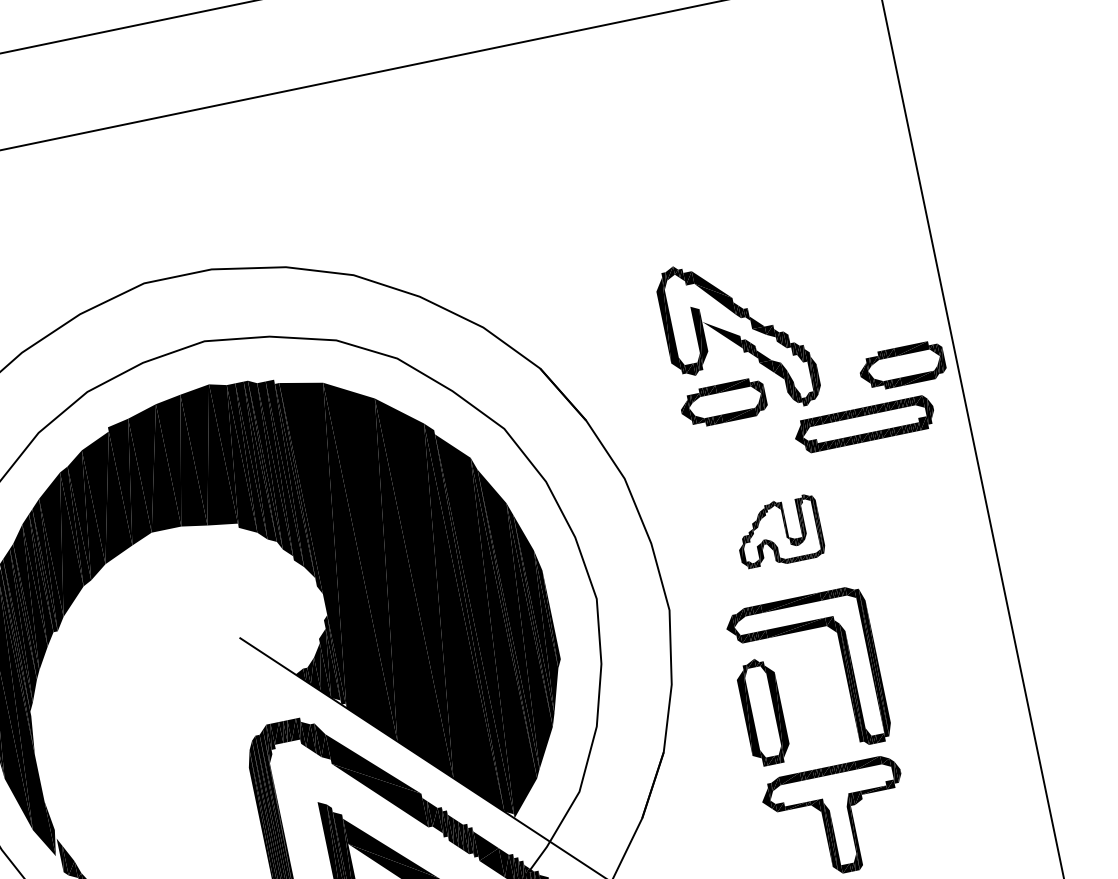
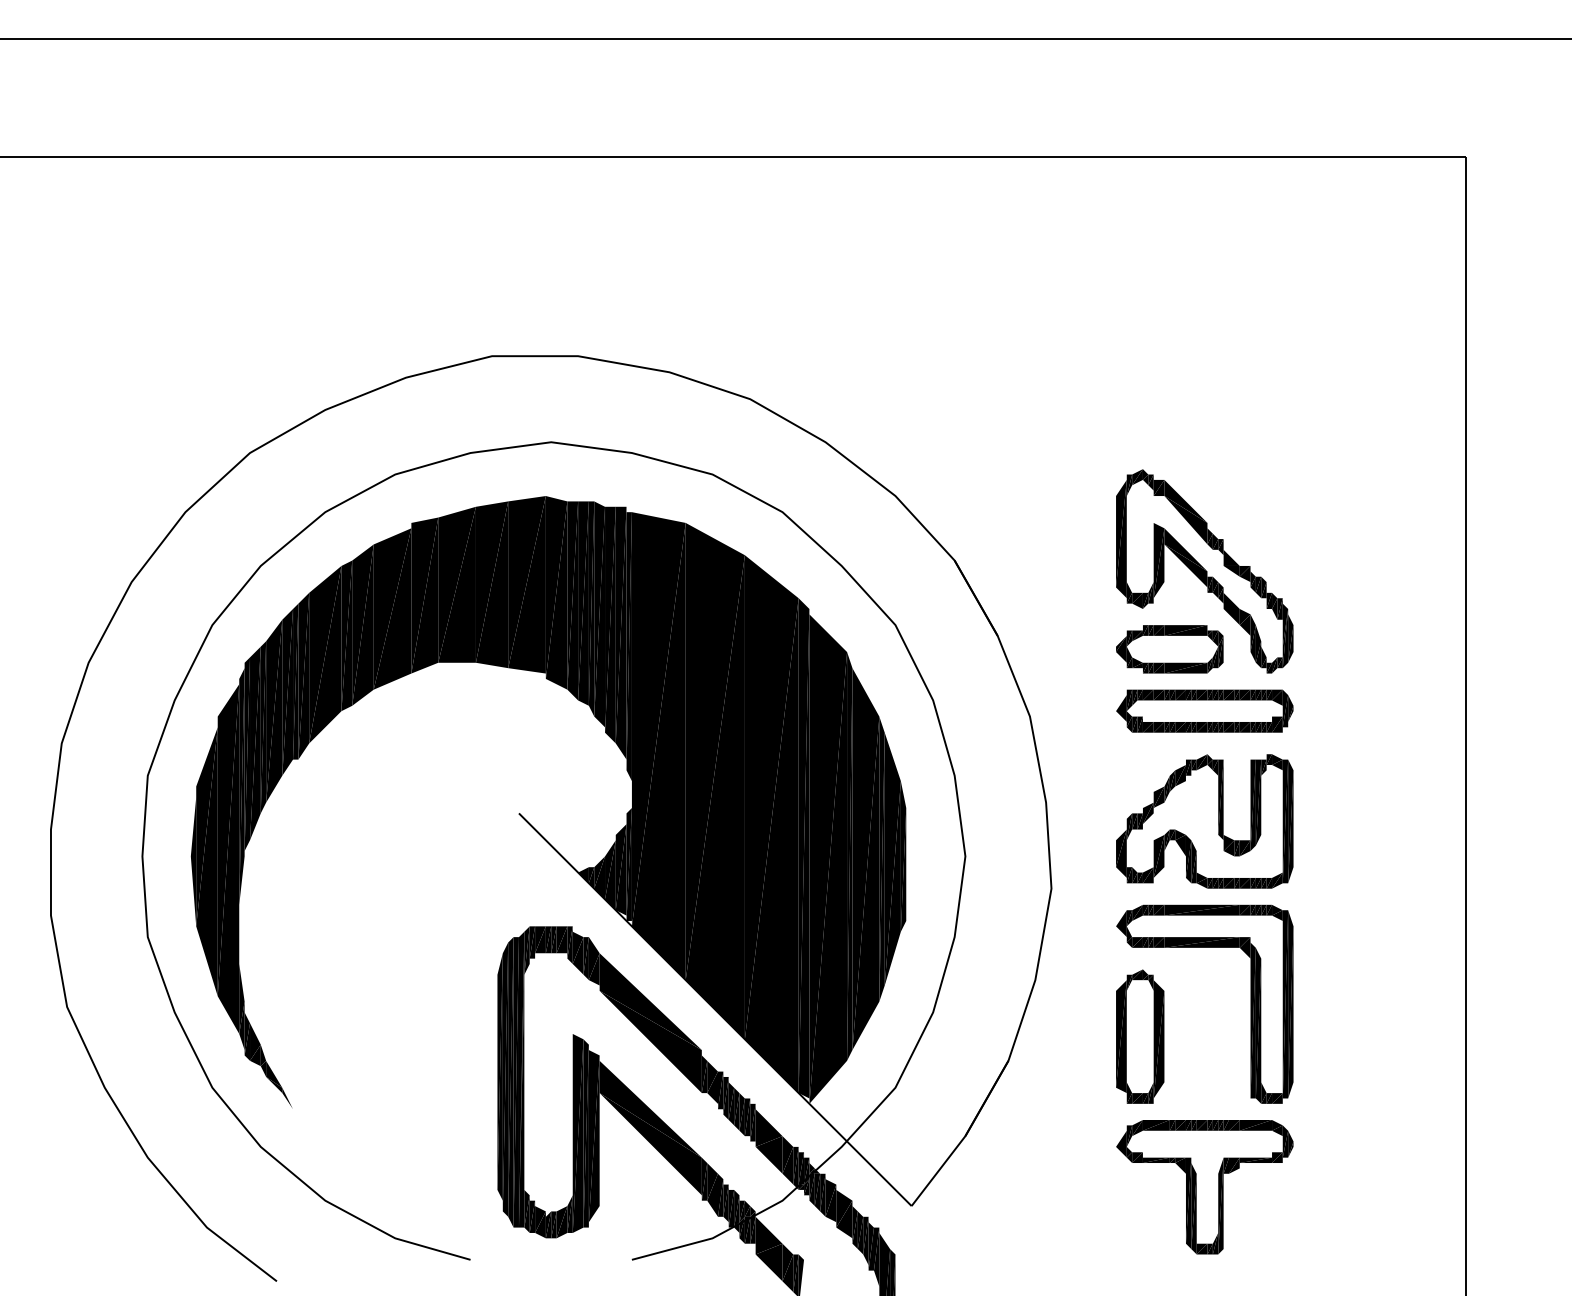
fill: (719, 322) -> (1185, 549), added
part: (902, 366) -> (1397, 649), removed
part: (864, 424) -> (1204, 710), moved
part: (778, 532) -> (1204, 821), size x1.67
fill: (56, 849) -> (241, 1025), added

